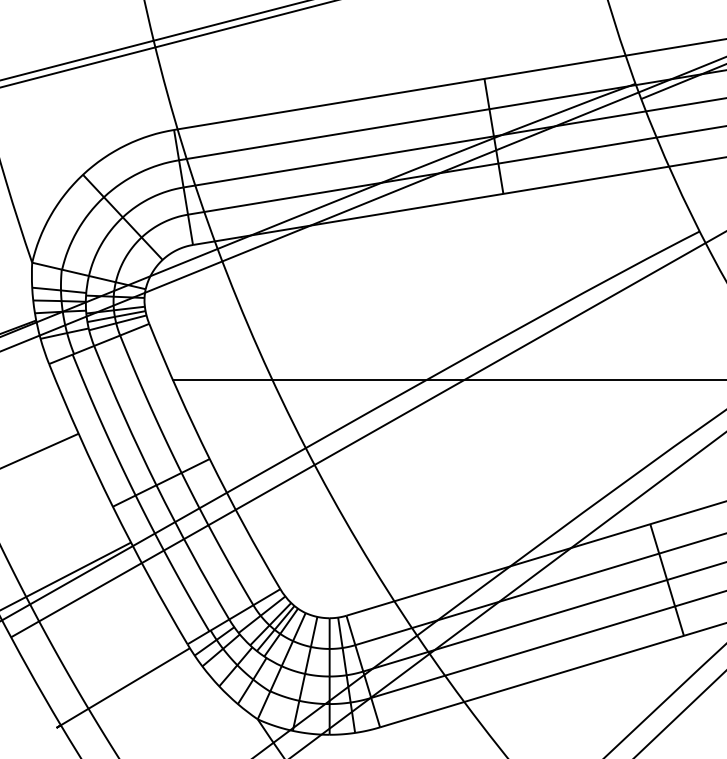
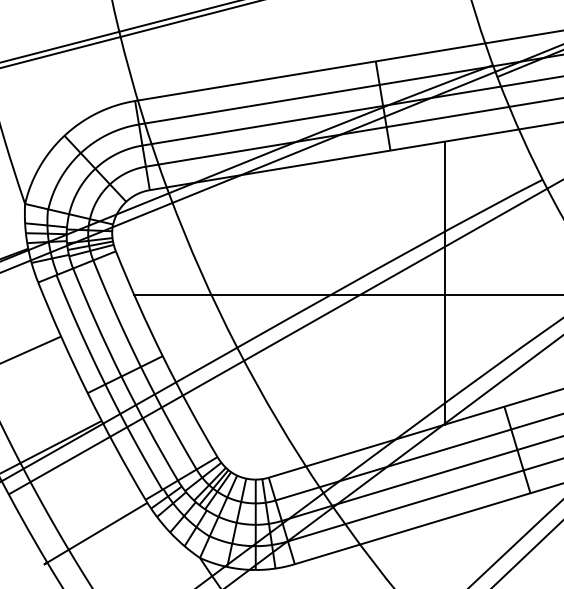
line: (573, 364) -> (444, 282), added

